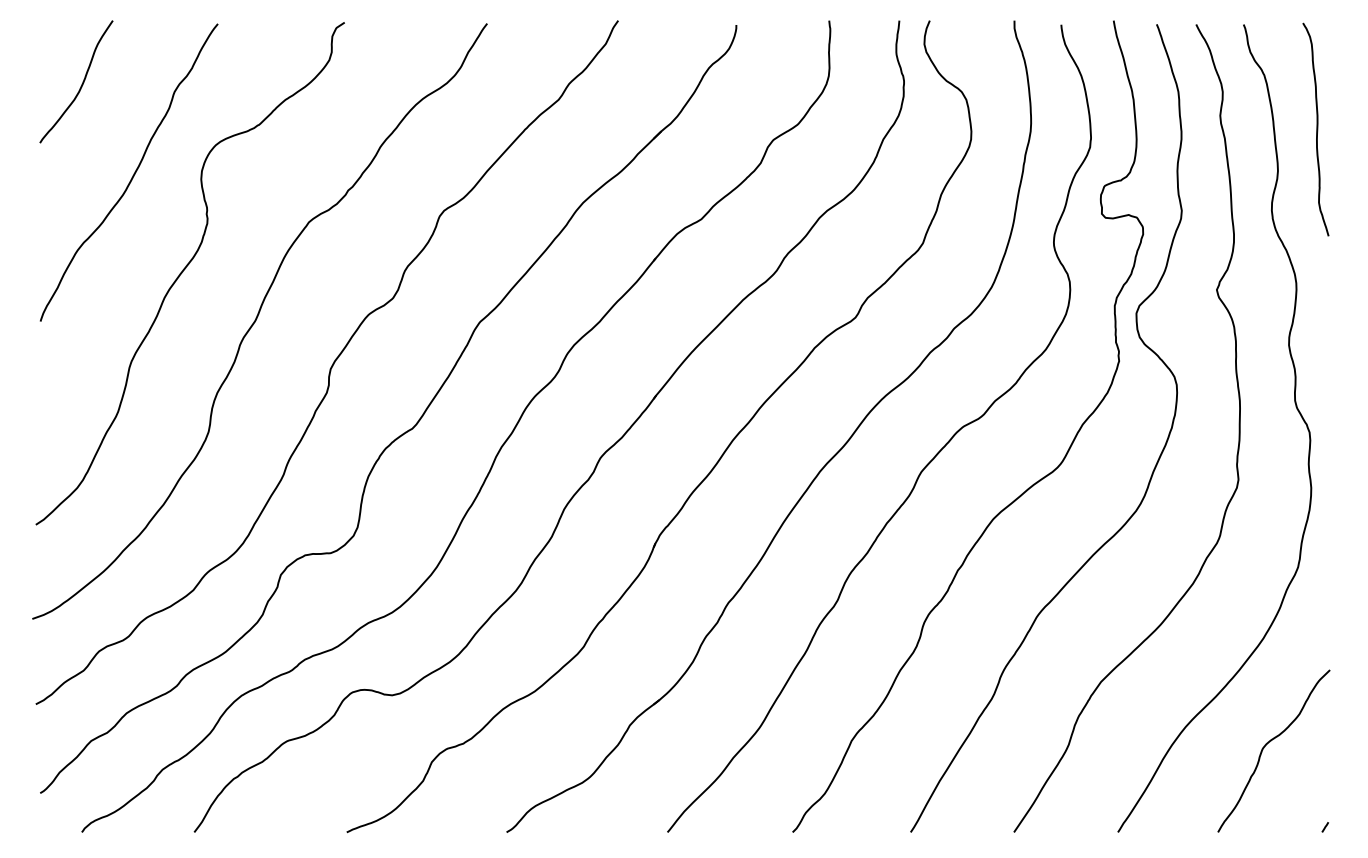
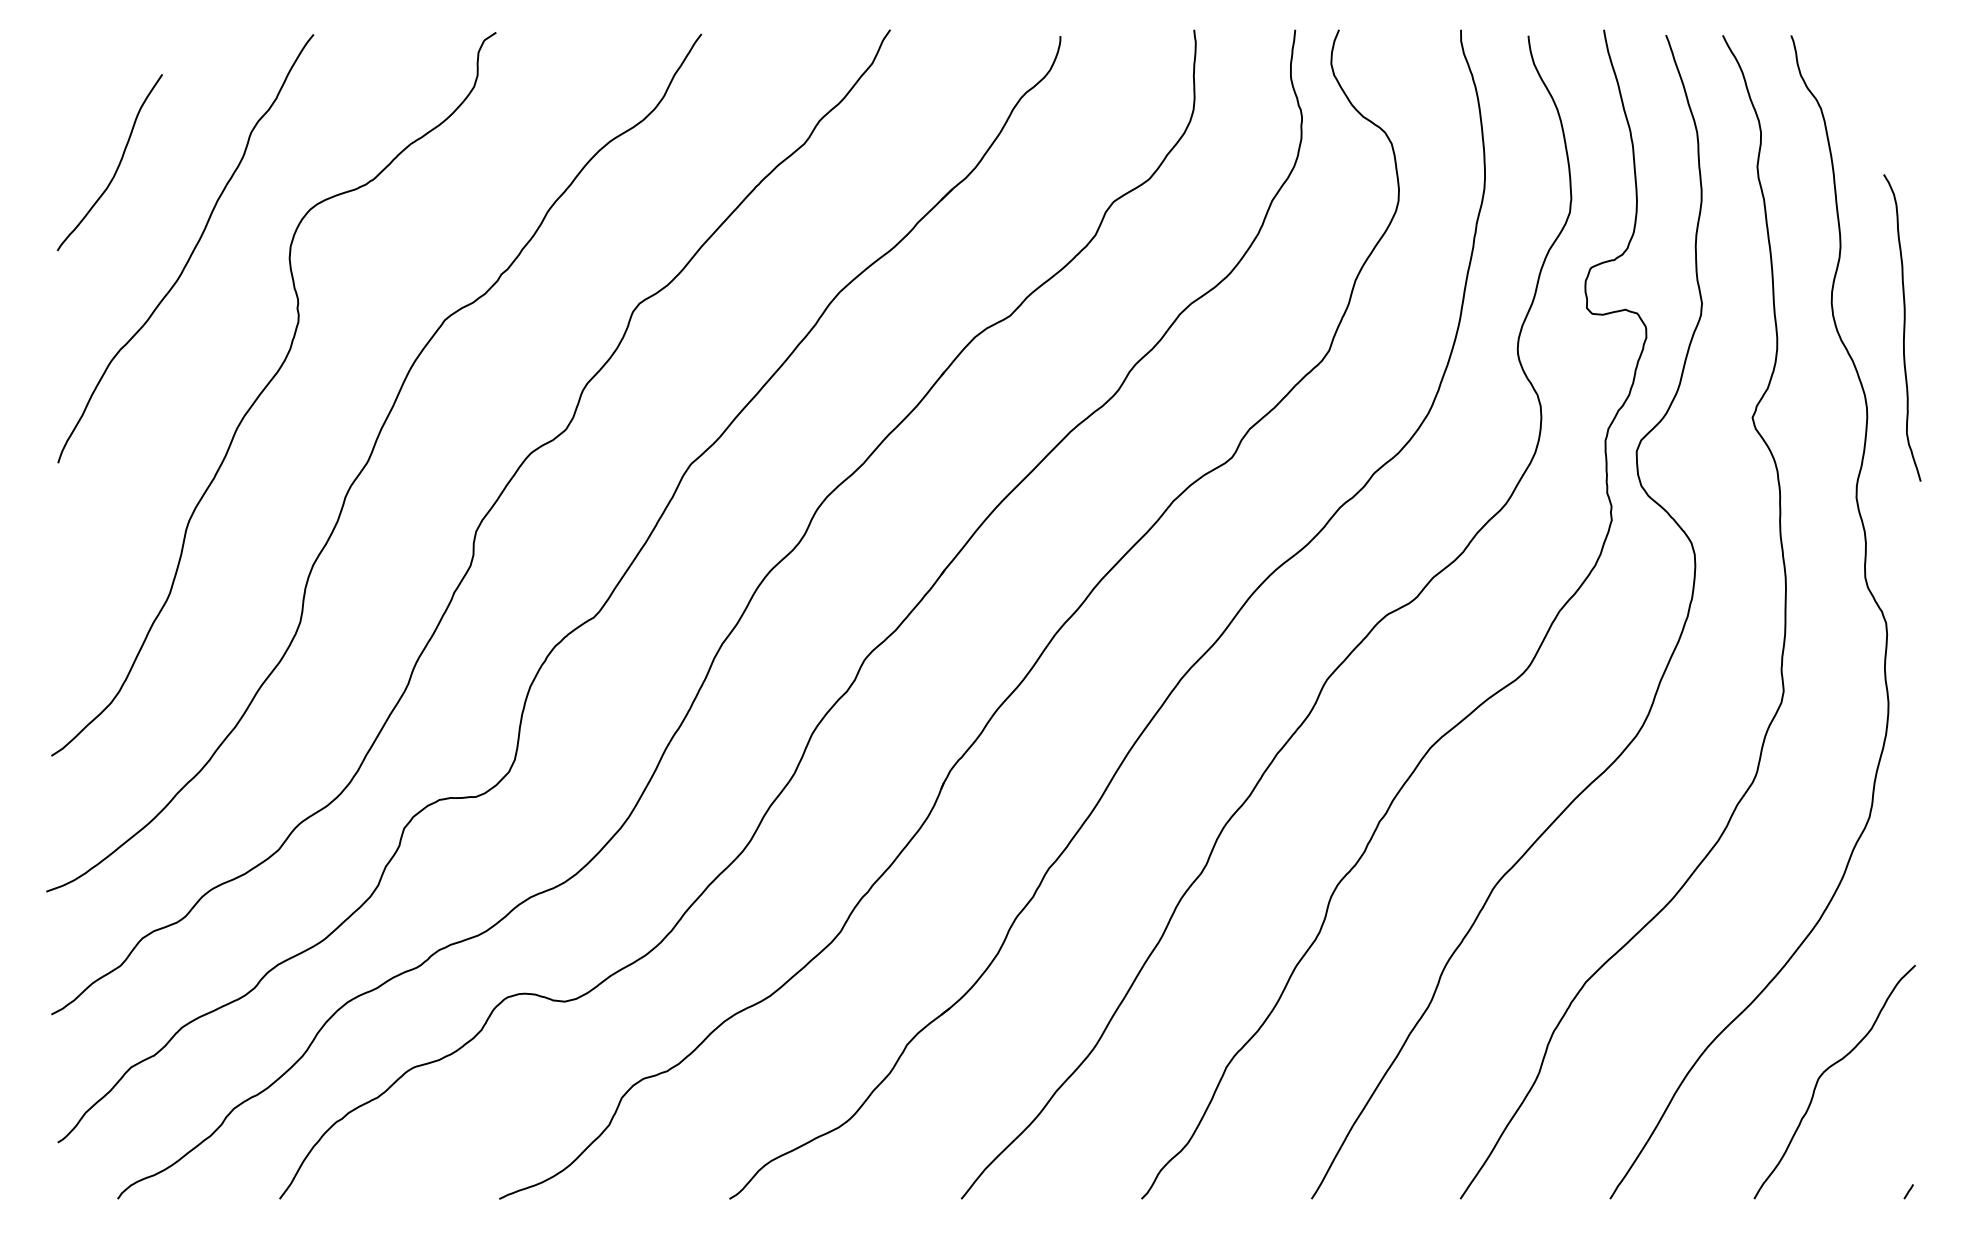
curve: (81, 84) -> (117, 166), moved
curve: (1316, 129) -> (1903, 327), moved

